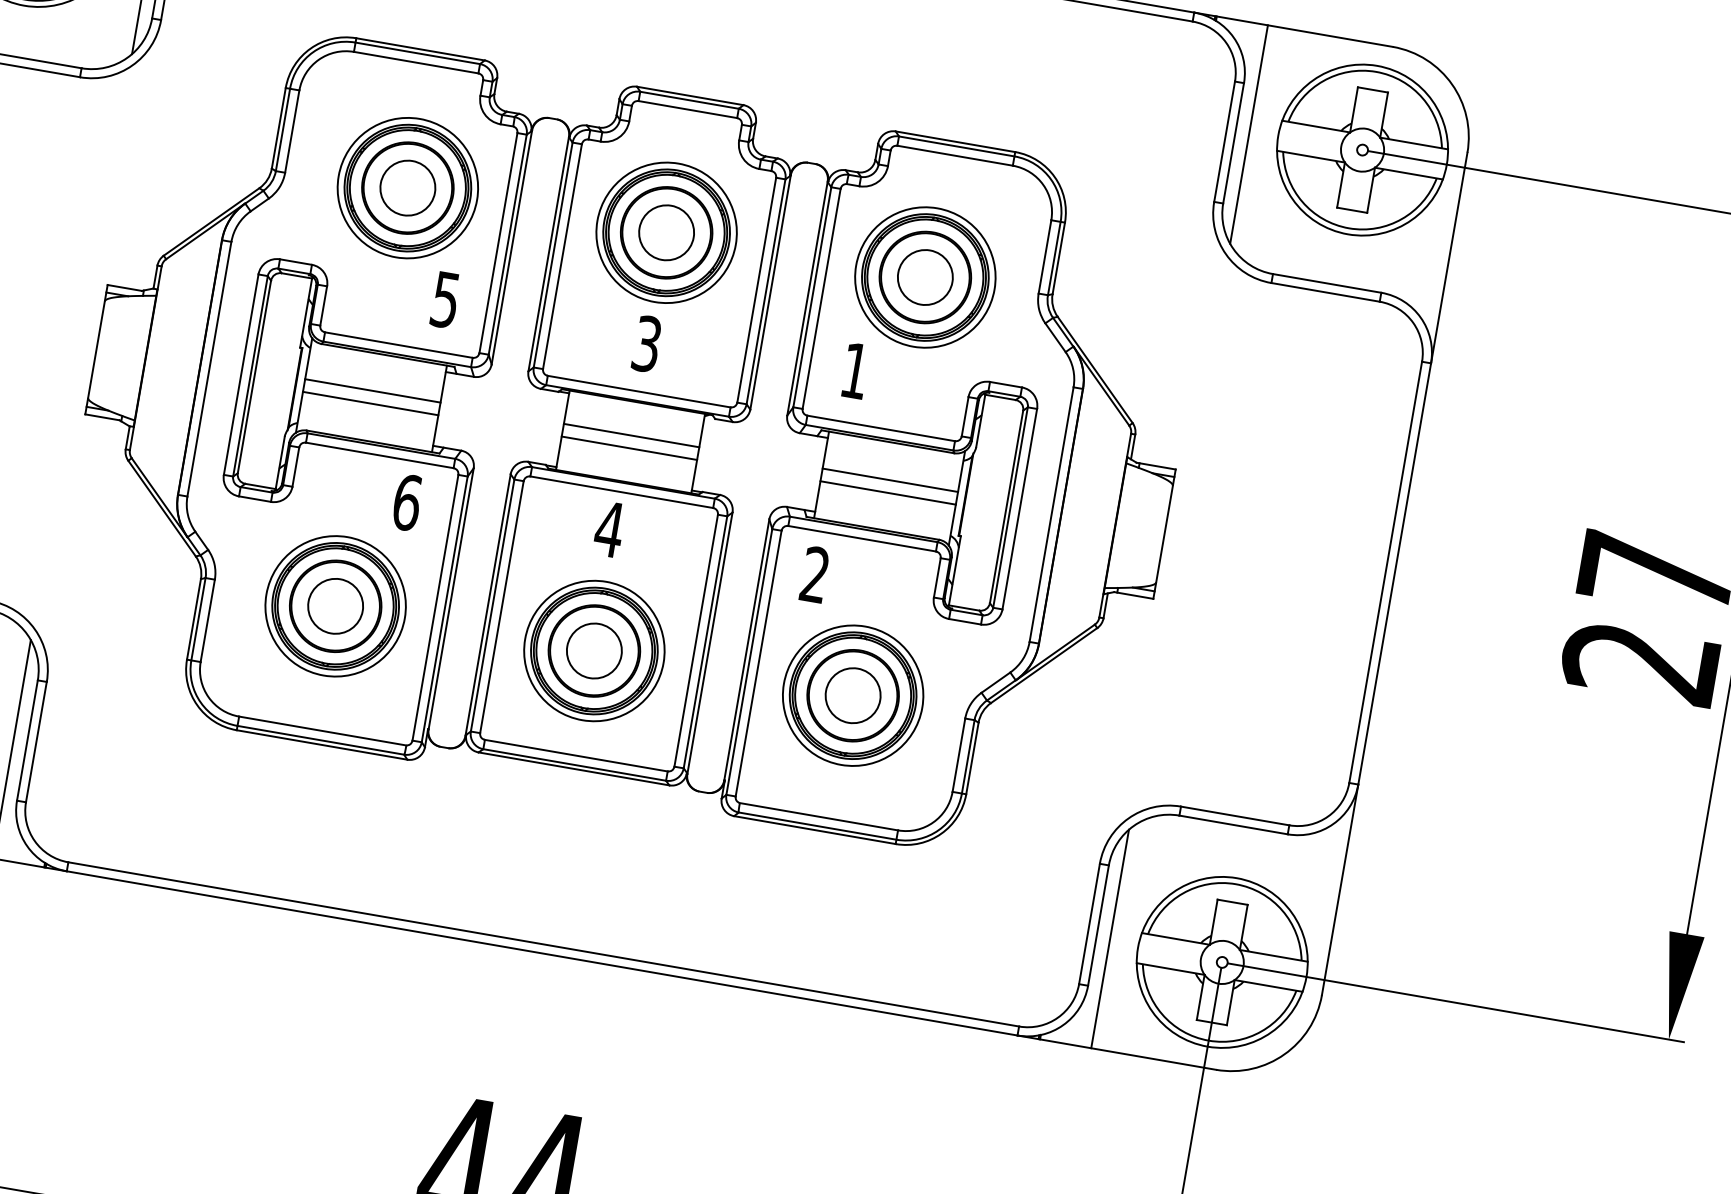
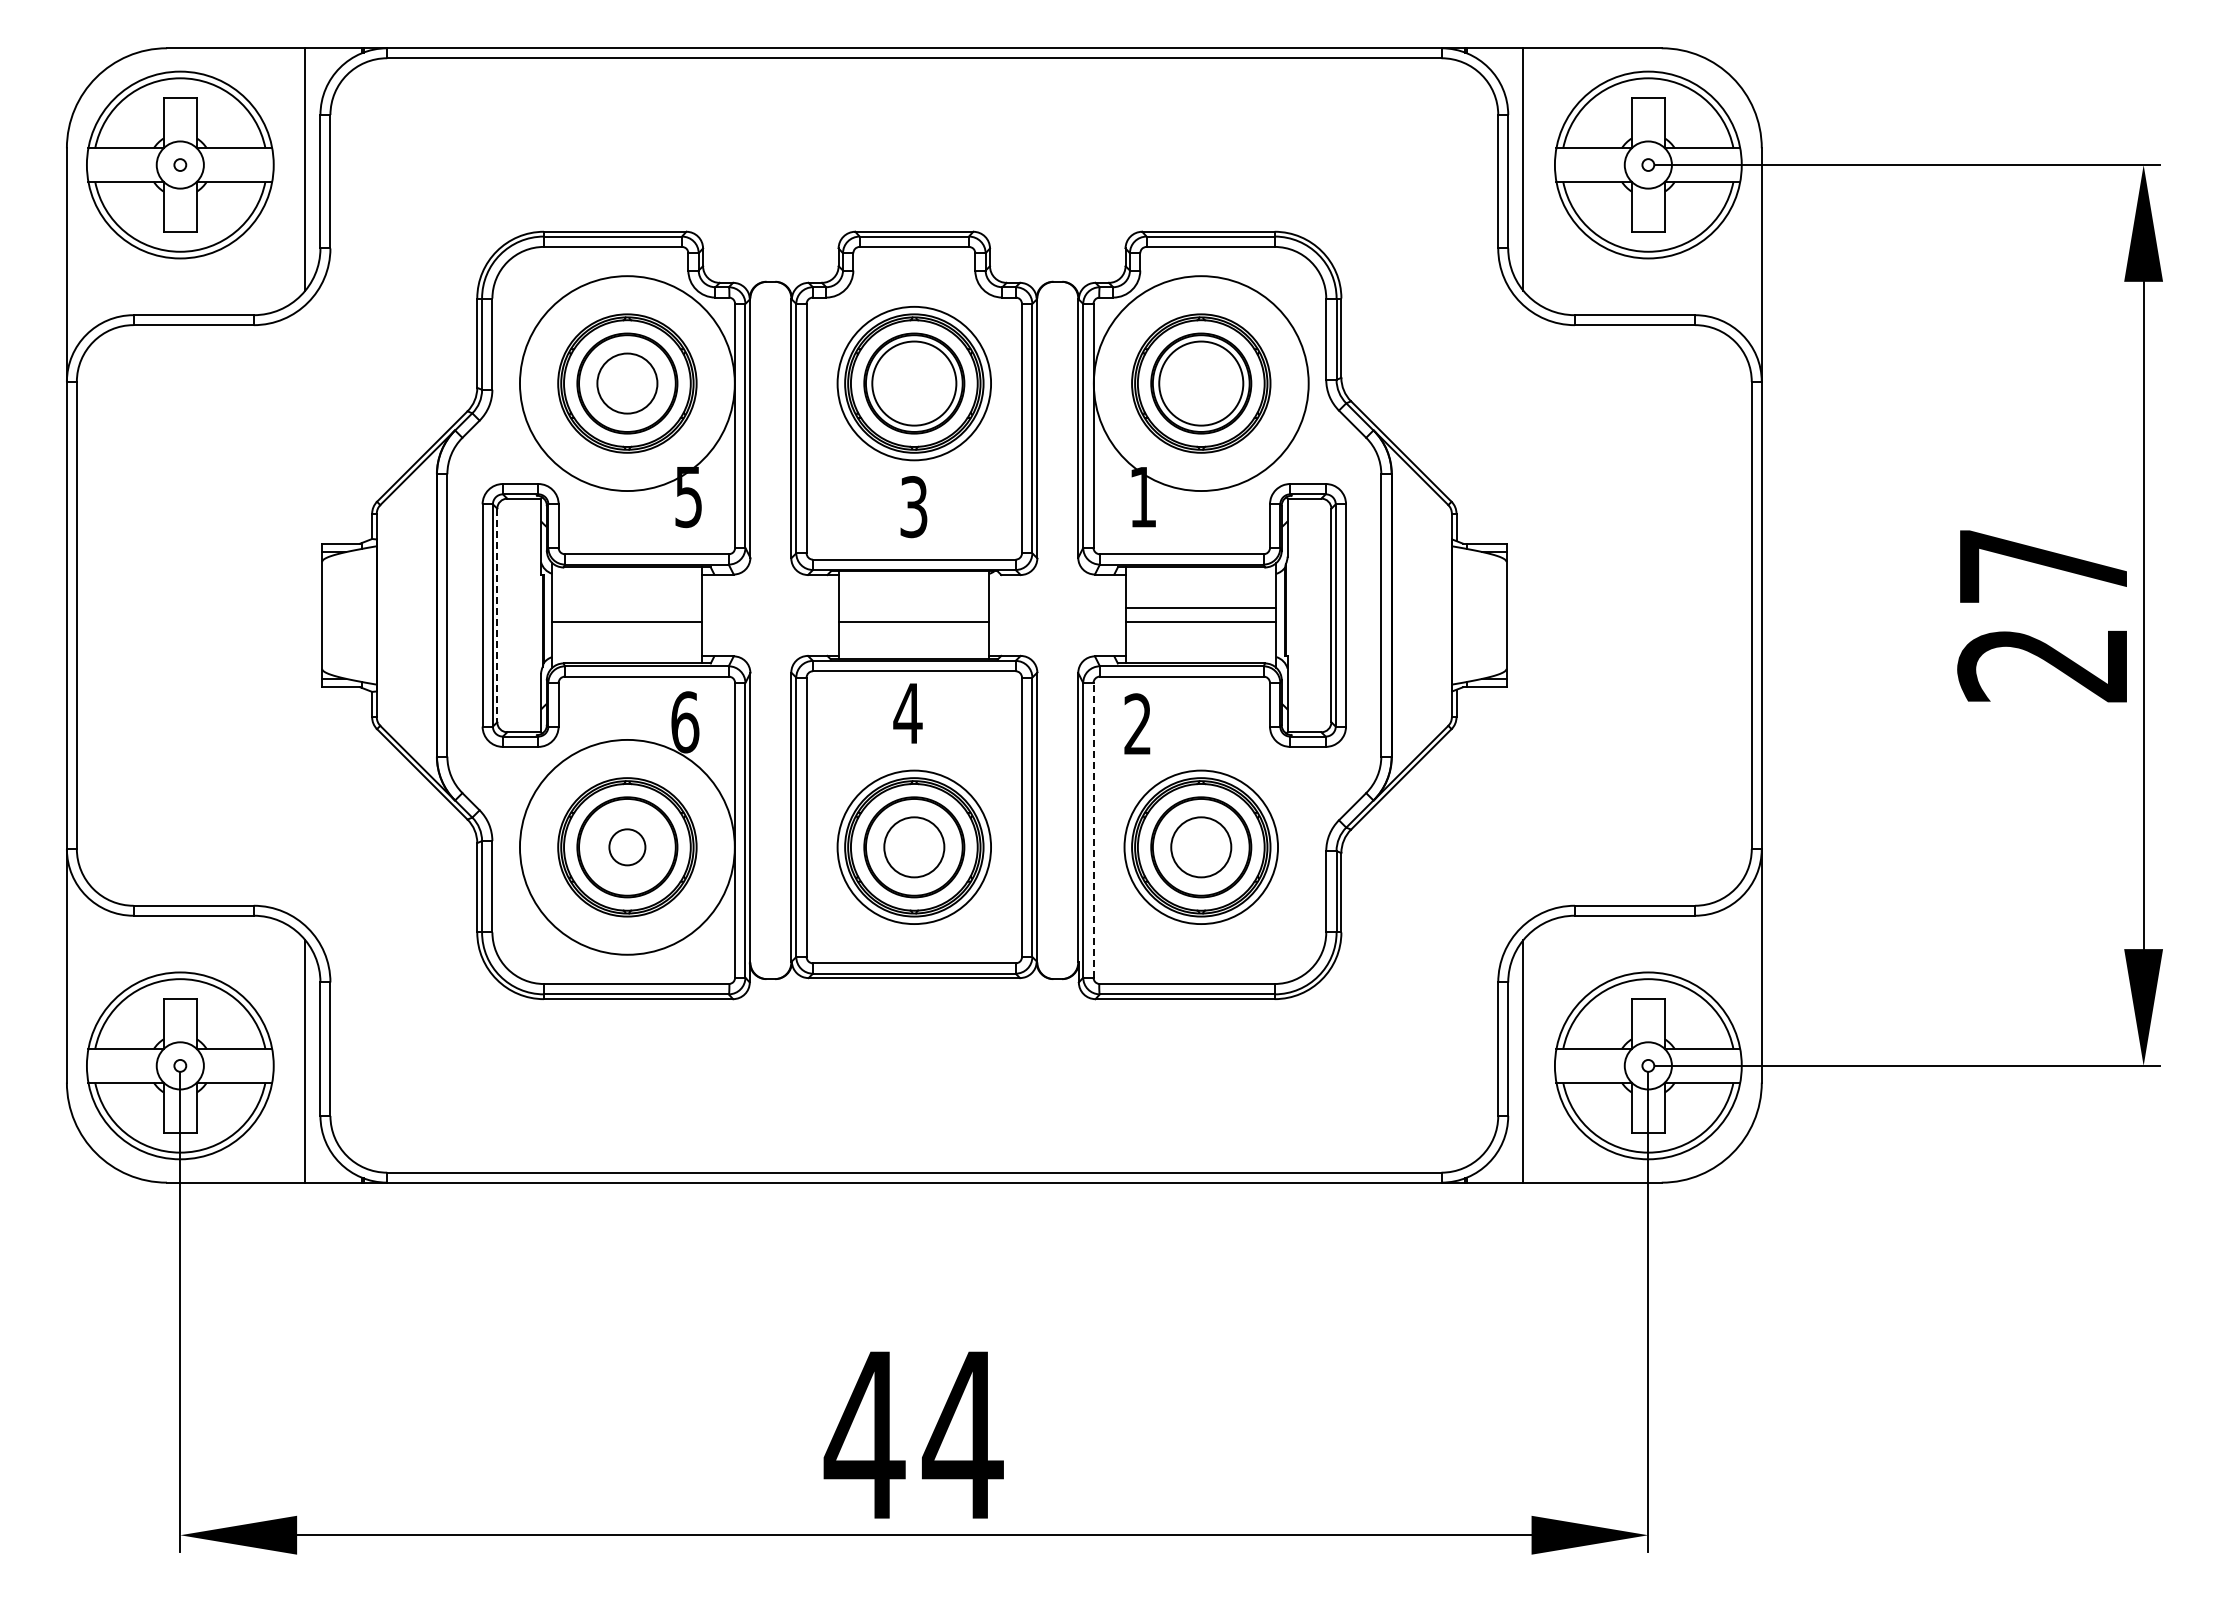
circle: (407, 188) -> (627, 383), size x1.4
circle: (666, 232) -> (914, 383), size x1.4
circle: (925, 277) -> (1201, 383), size x1.4
circle: (925, 277) -> (1201, 383), size x1.4
line: (254, 377) -> (497, 615), solid -> dashed
line: (372, 390) -> (627, 608), removed
line: (631, 435) -> (914, 608), removed
circle: (335, 606) -> (627, 847), size x0.6
circle: (335, 606) -> (627, 847), size x1.4
line: (758, 662) -> (1093, 829), solid -> dashed

